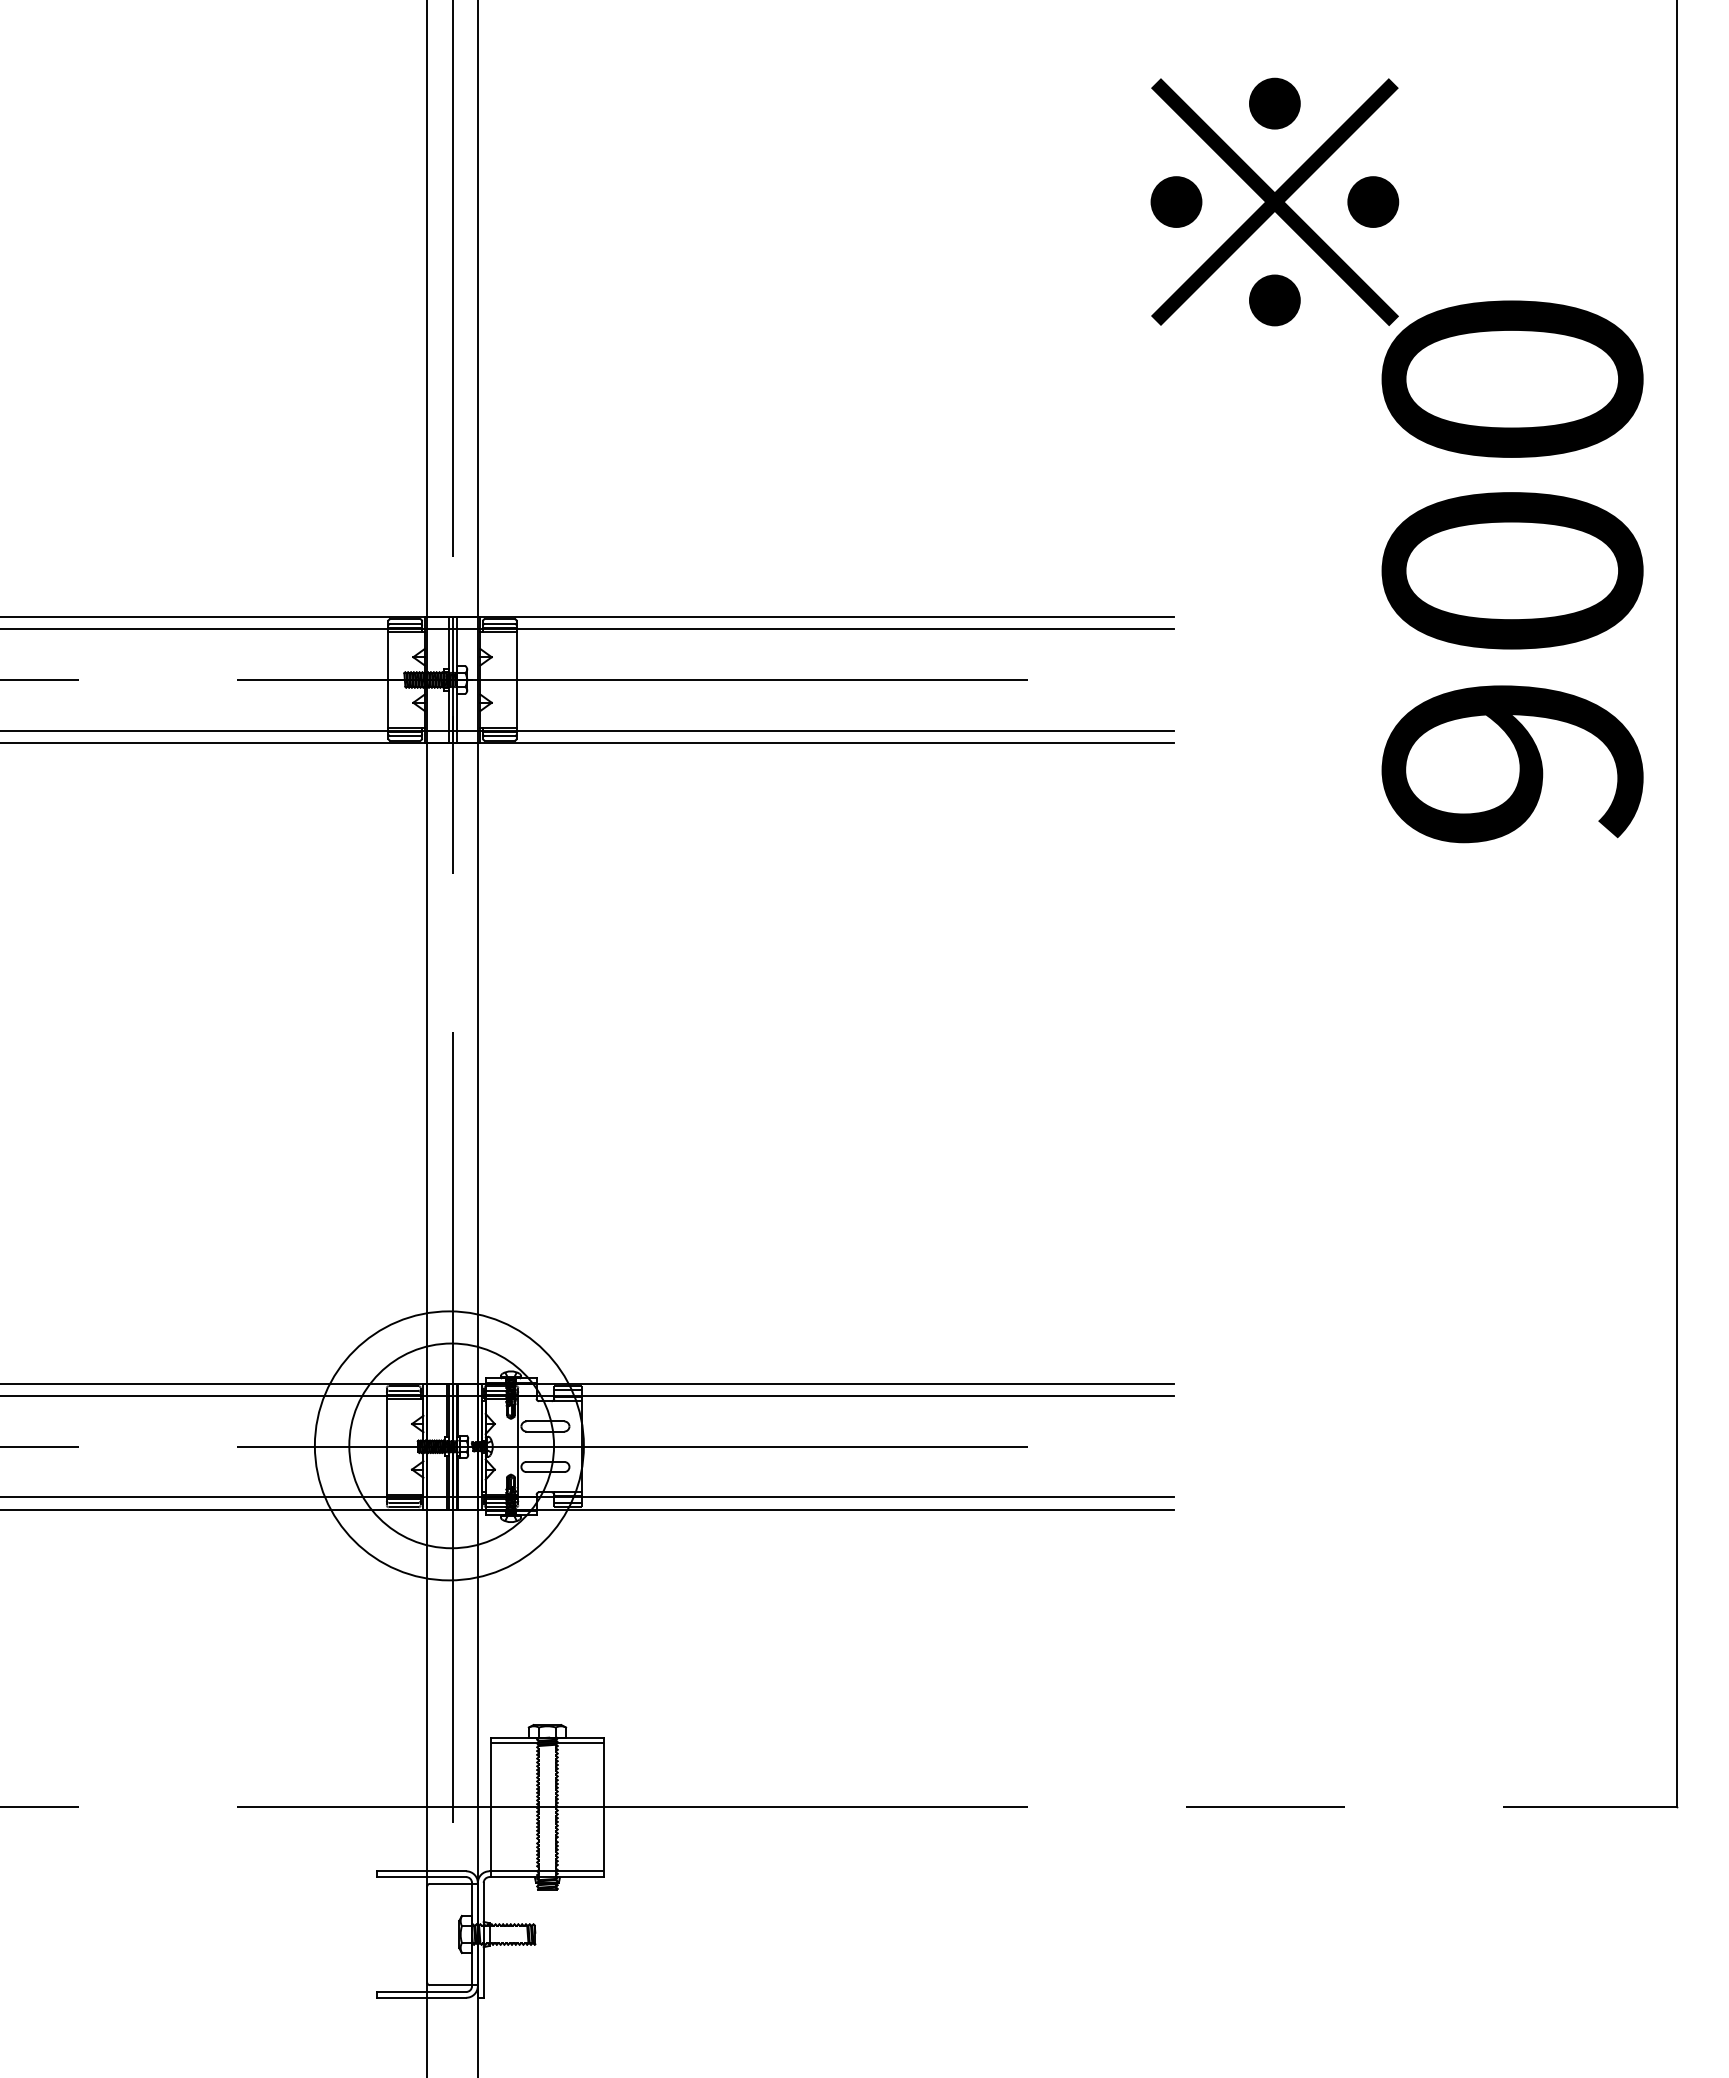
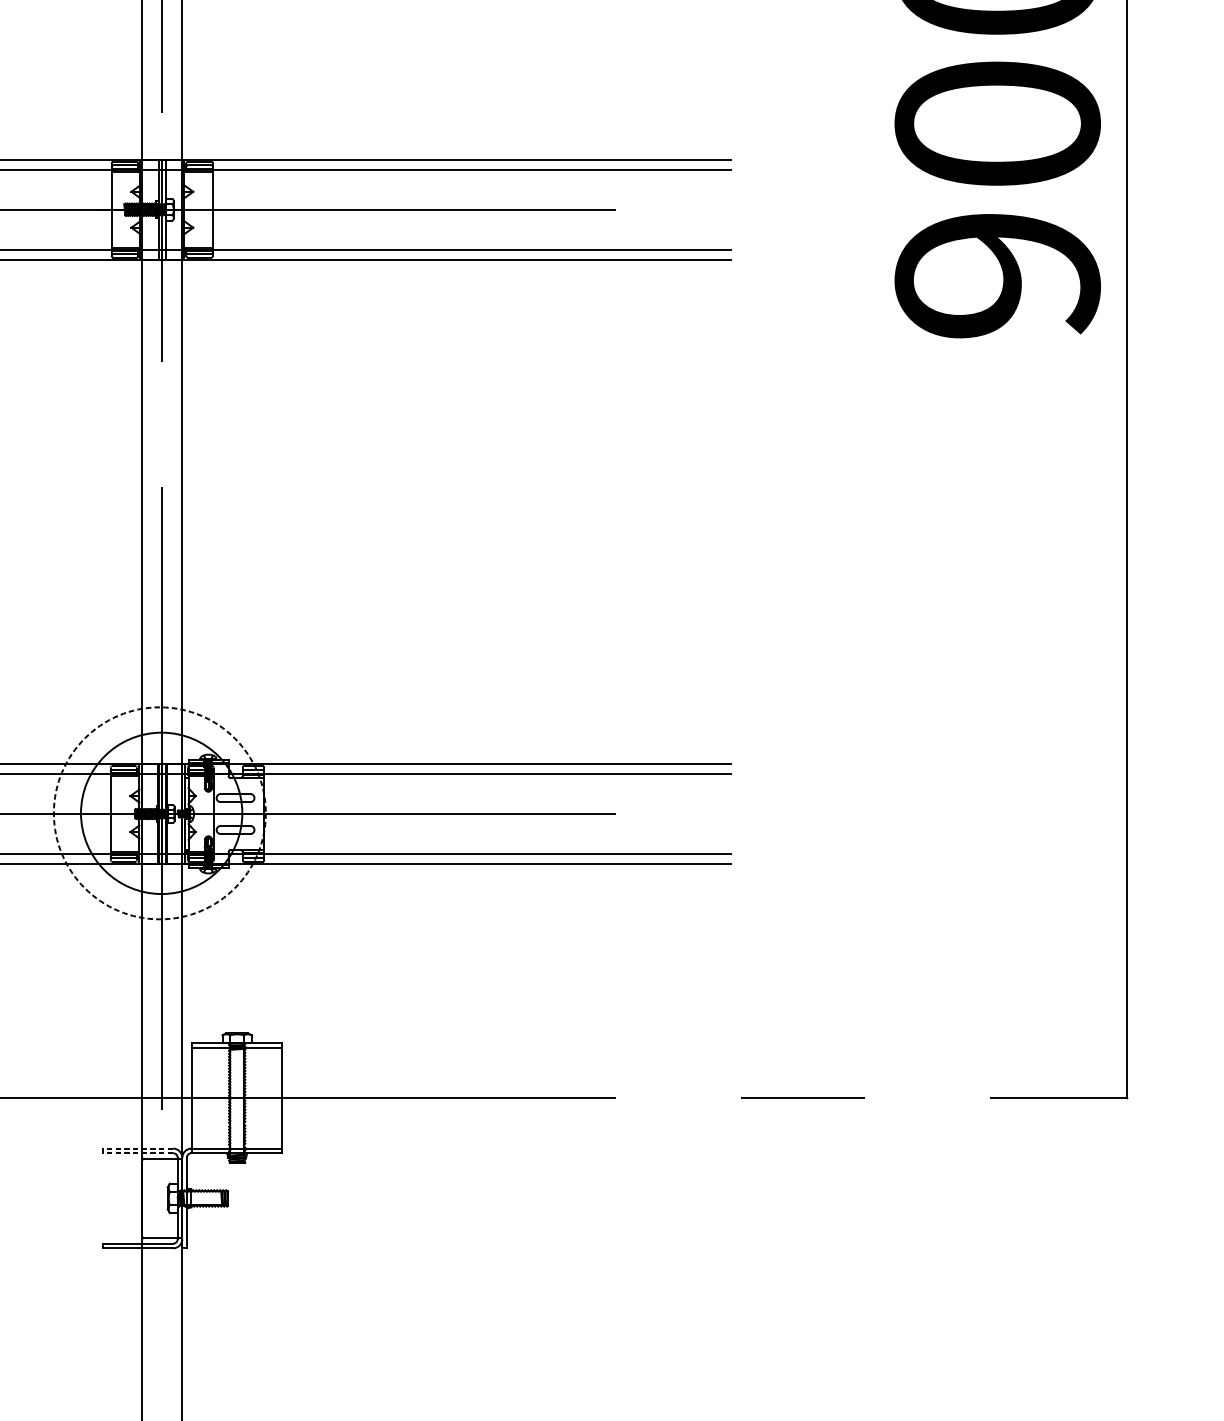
circle: (448, 1445) -> (159, 813), solid -> dashed
line: (421, 1871) -> (137, 1148), solid -> dashed
line: (421, 1877) -> (137, 1153), solid -> dashed

